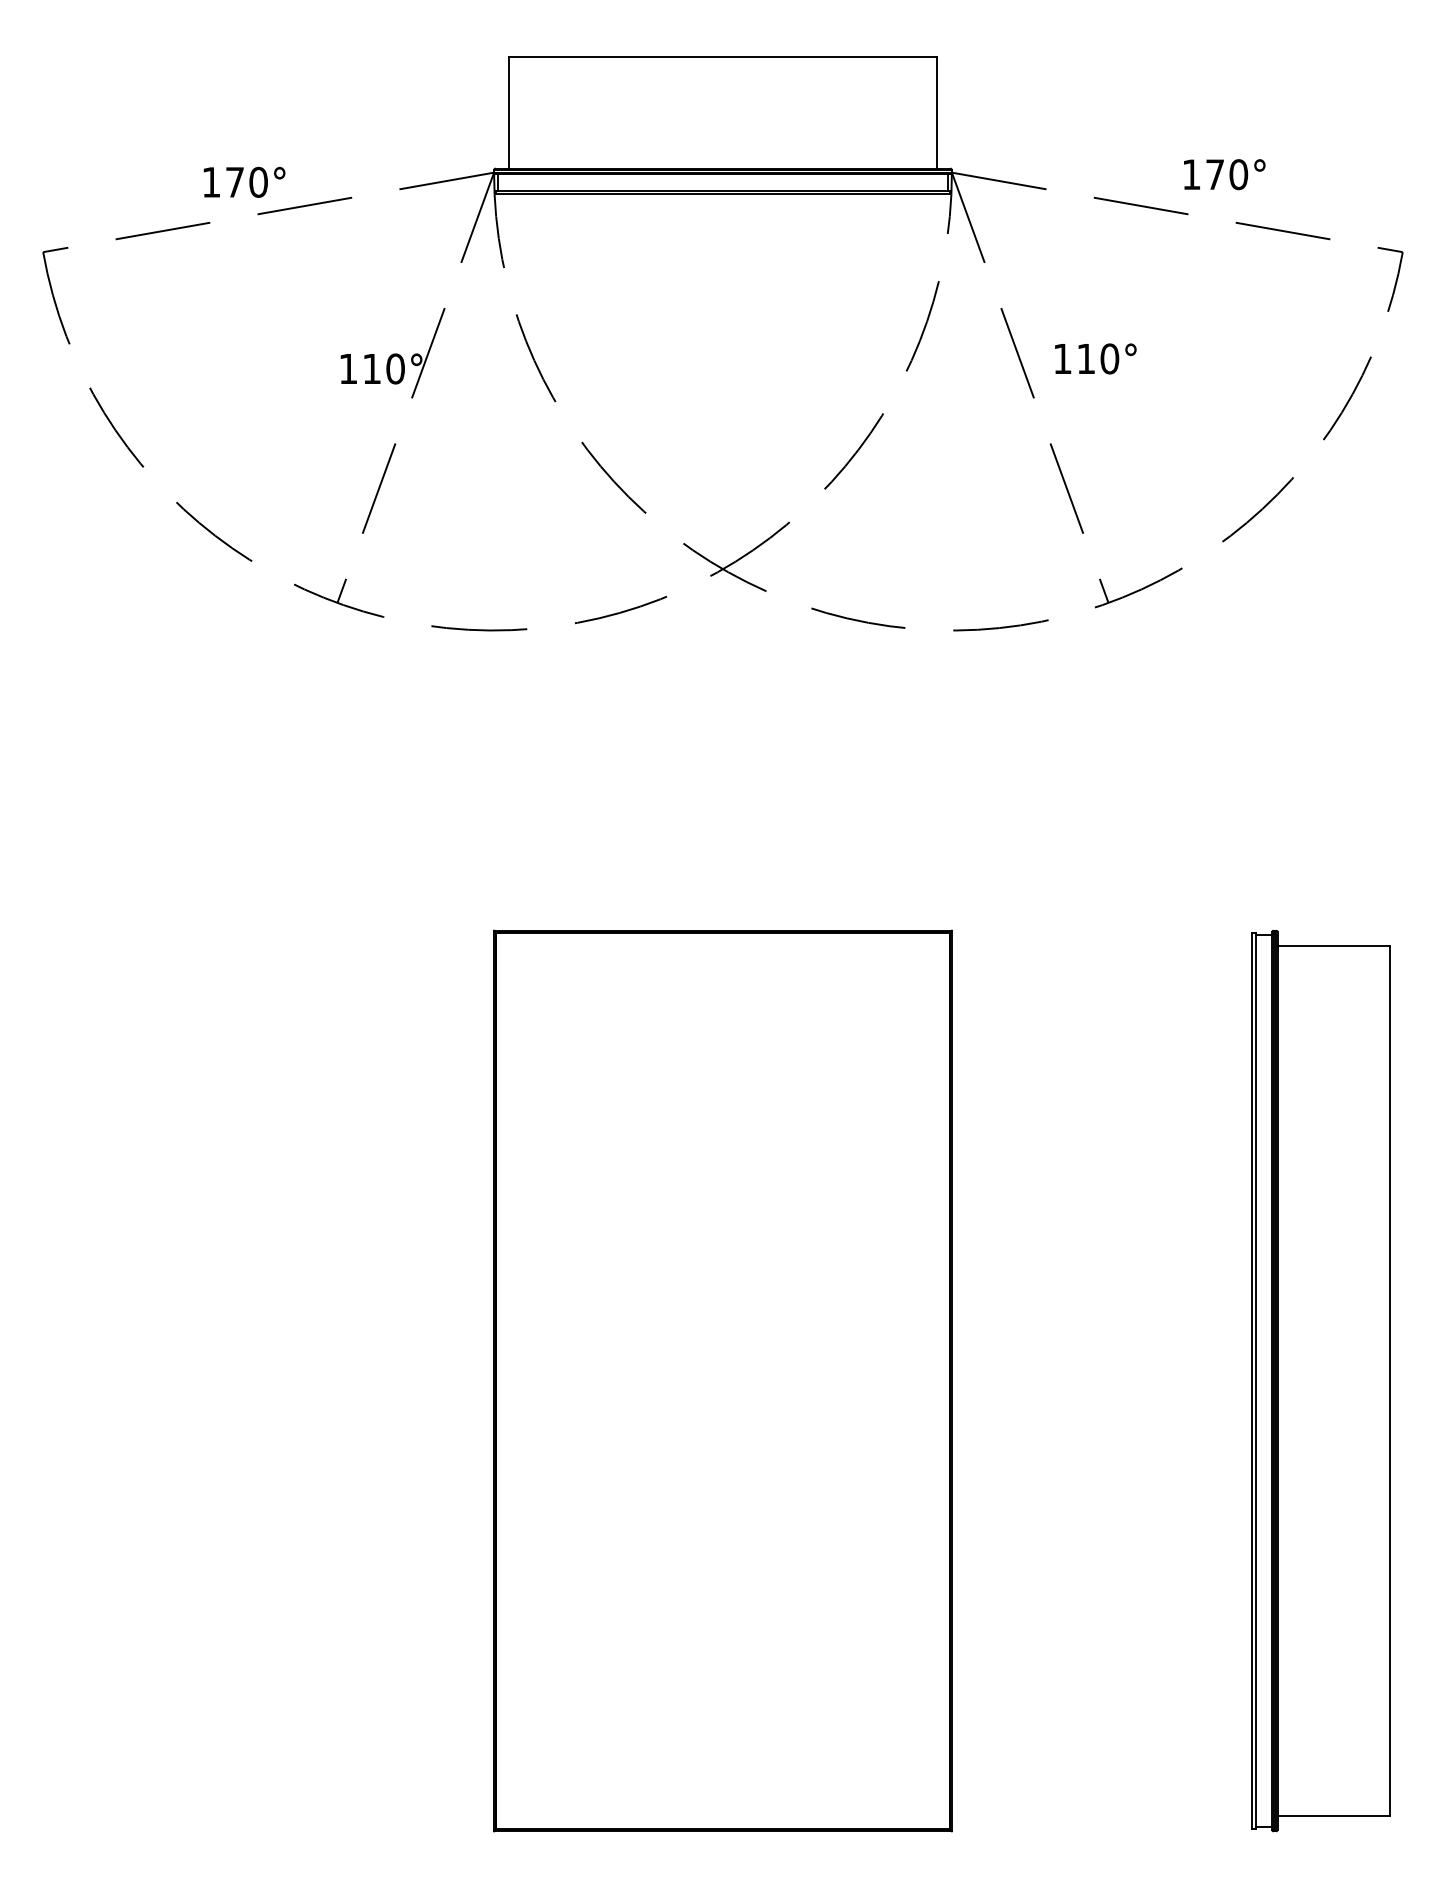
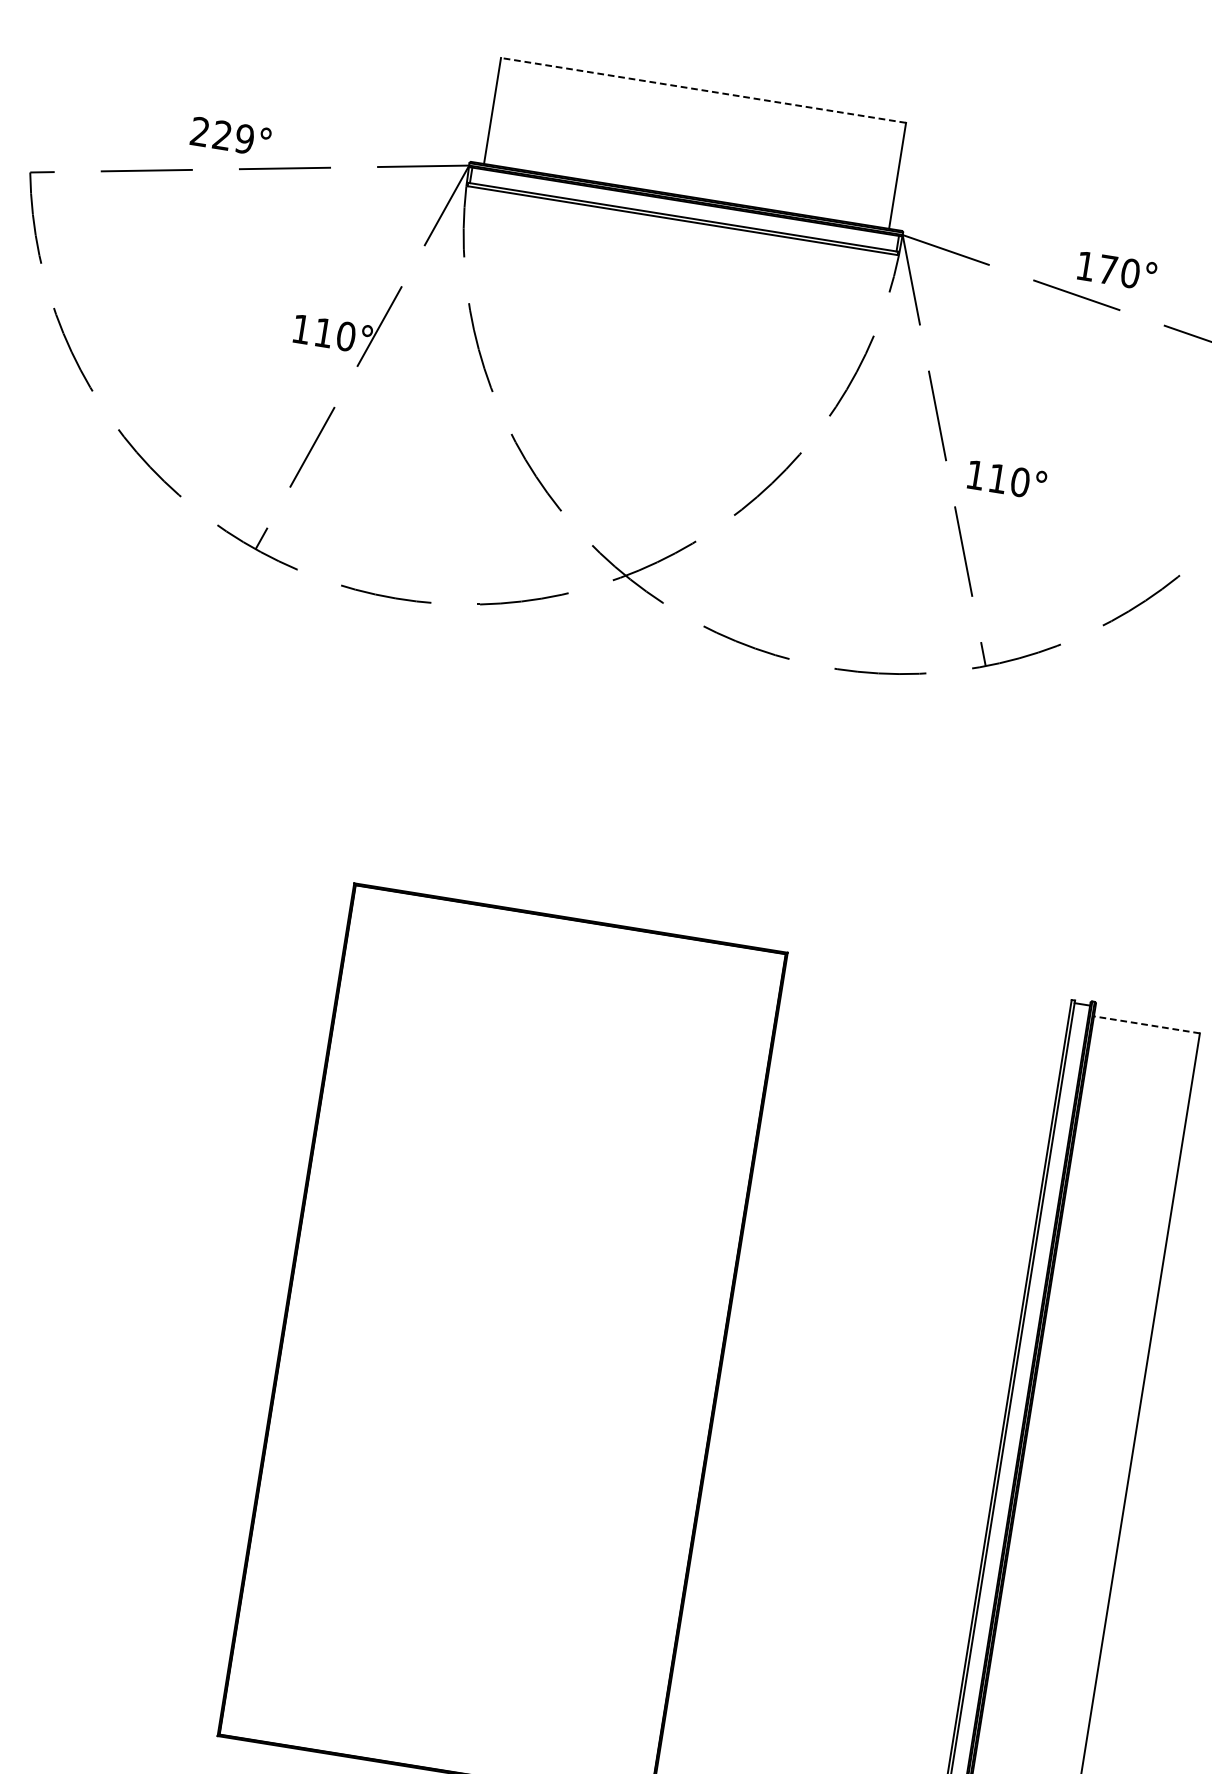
line: (723, 56) -> (704, 90), solid -> dashed
text: (1224, 174) -> (1116, 271), moved
text: (234, 181) -> (222, 134), 170° -> 229°
text: (1095, 358) -> (1006, 479), moved
line: (1333, 945) -> (1146, 1024), solid -> dashed

